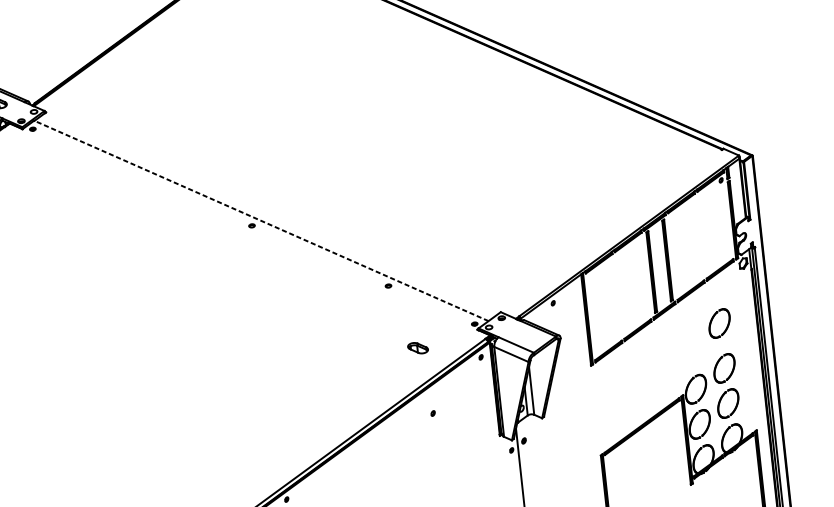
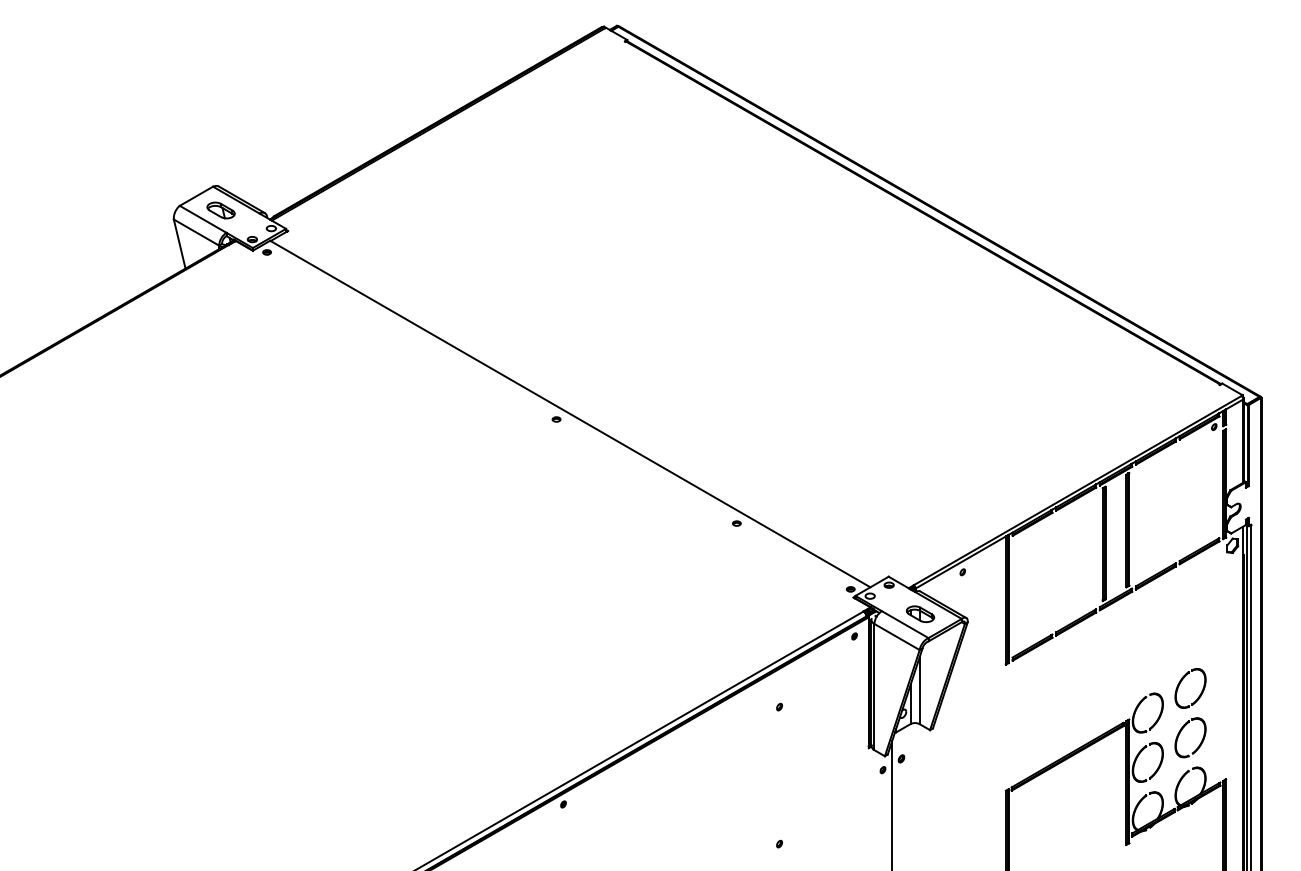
line: (261, 221) -> (570, 414), dashed -> solid
part: (712, 321) -> (1180, 621), removed
part: (418, 348) -> (920, 614), moved

